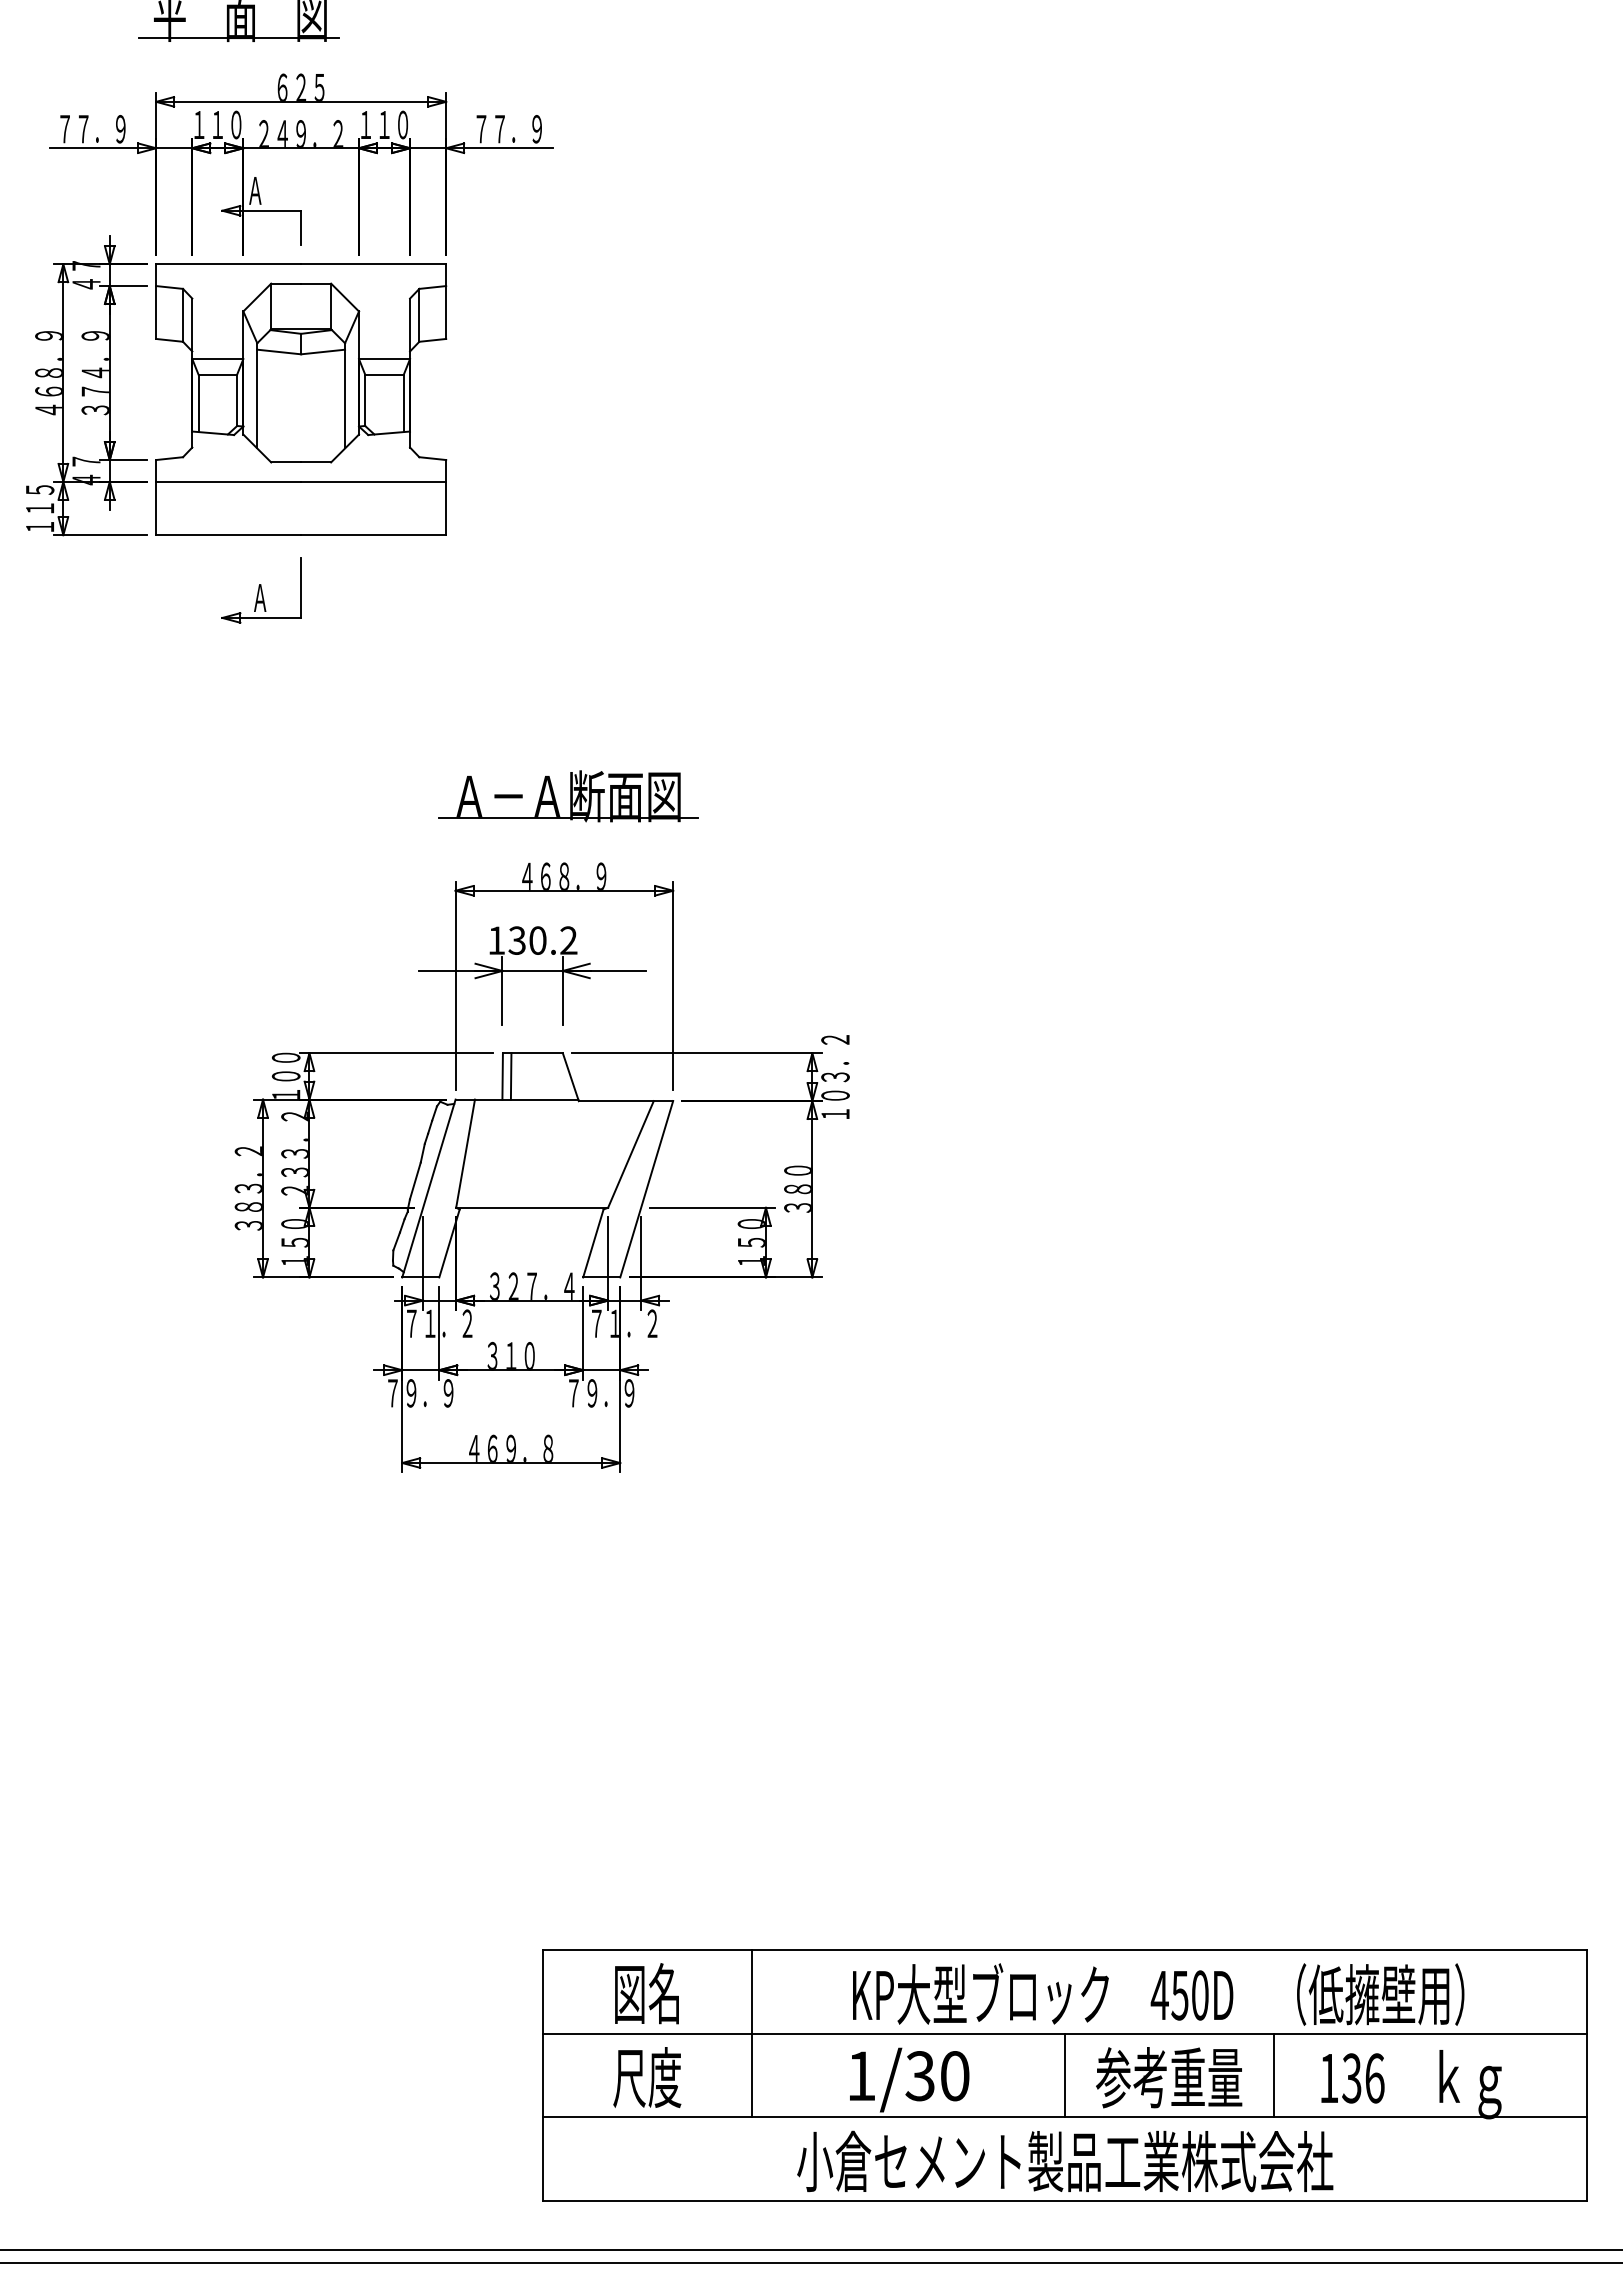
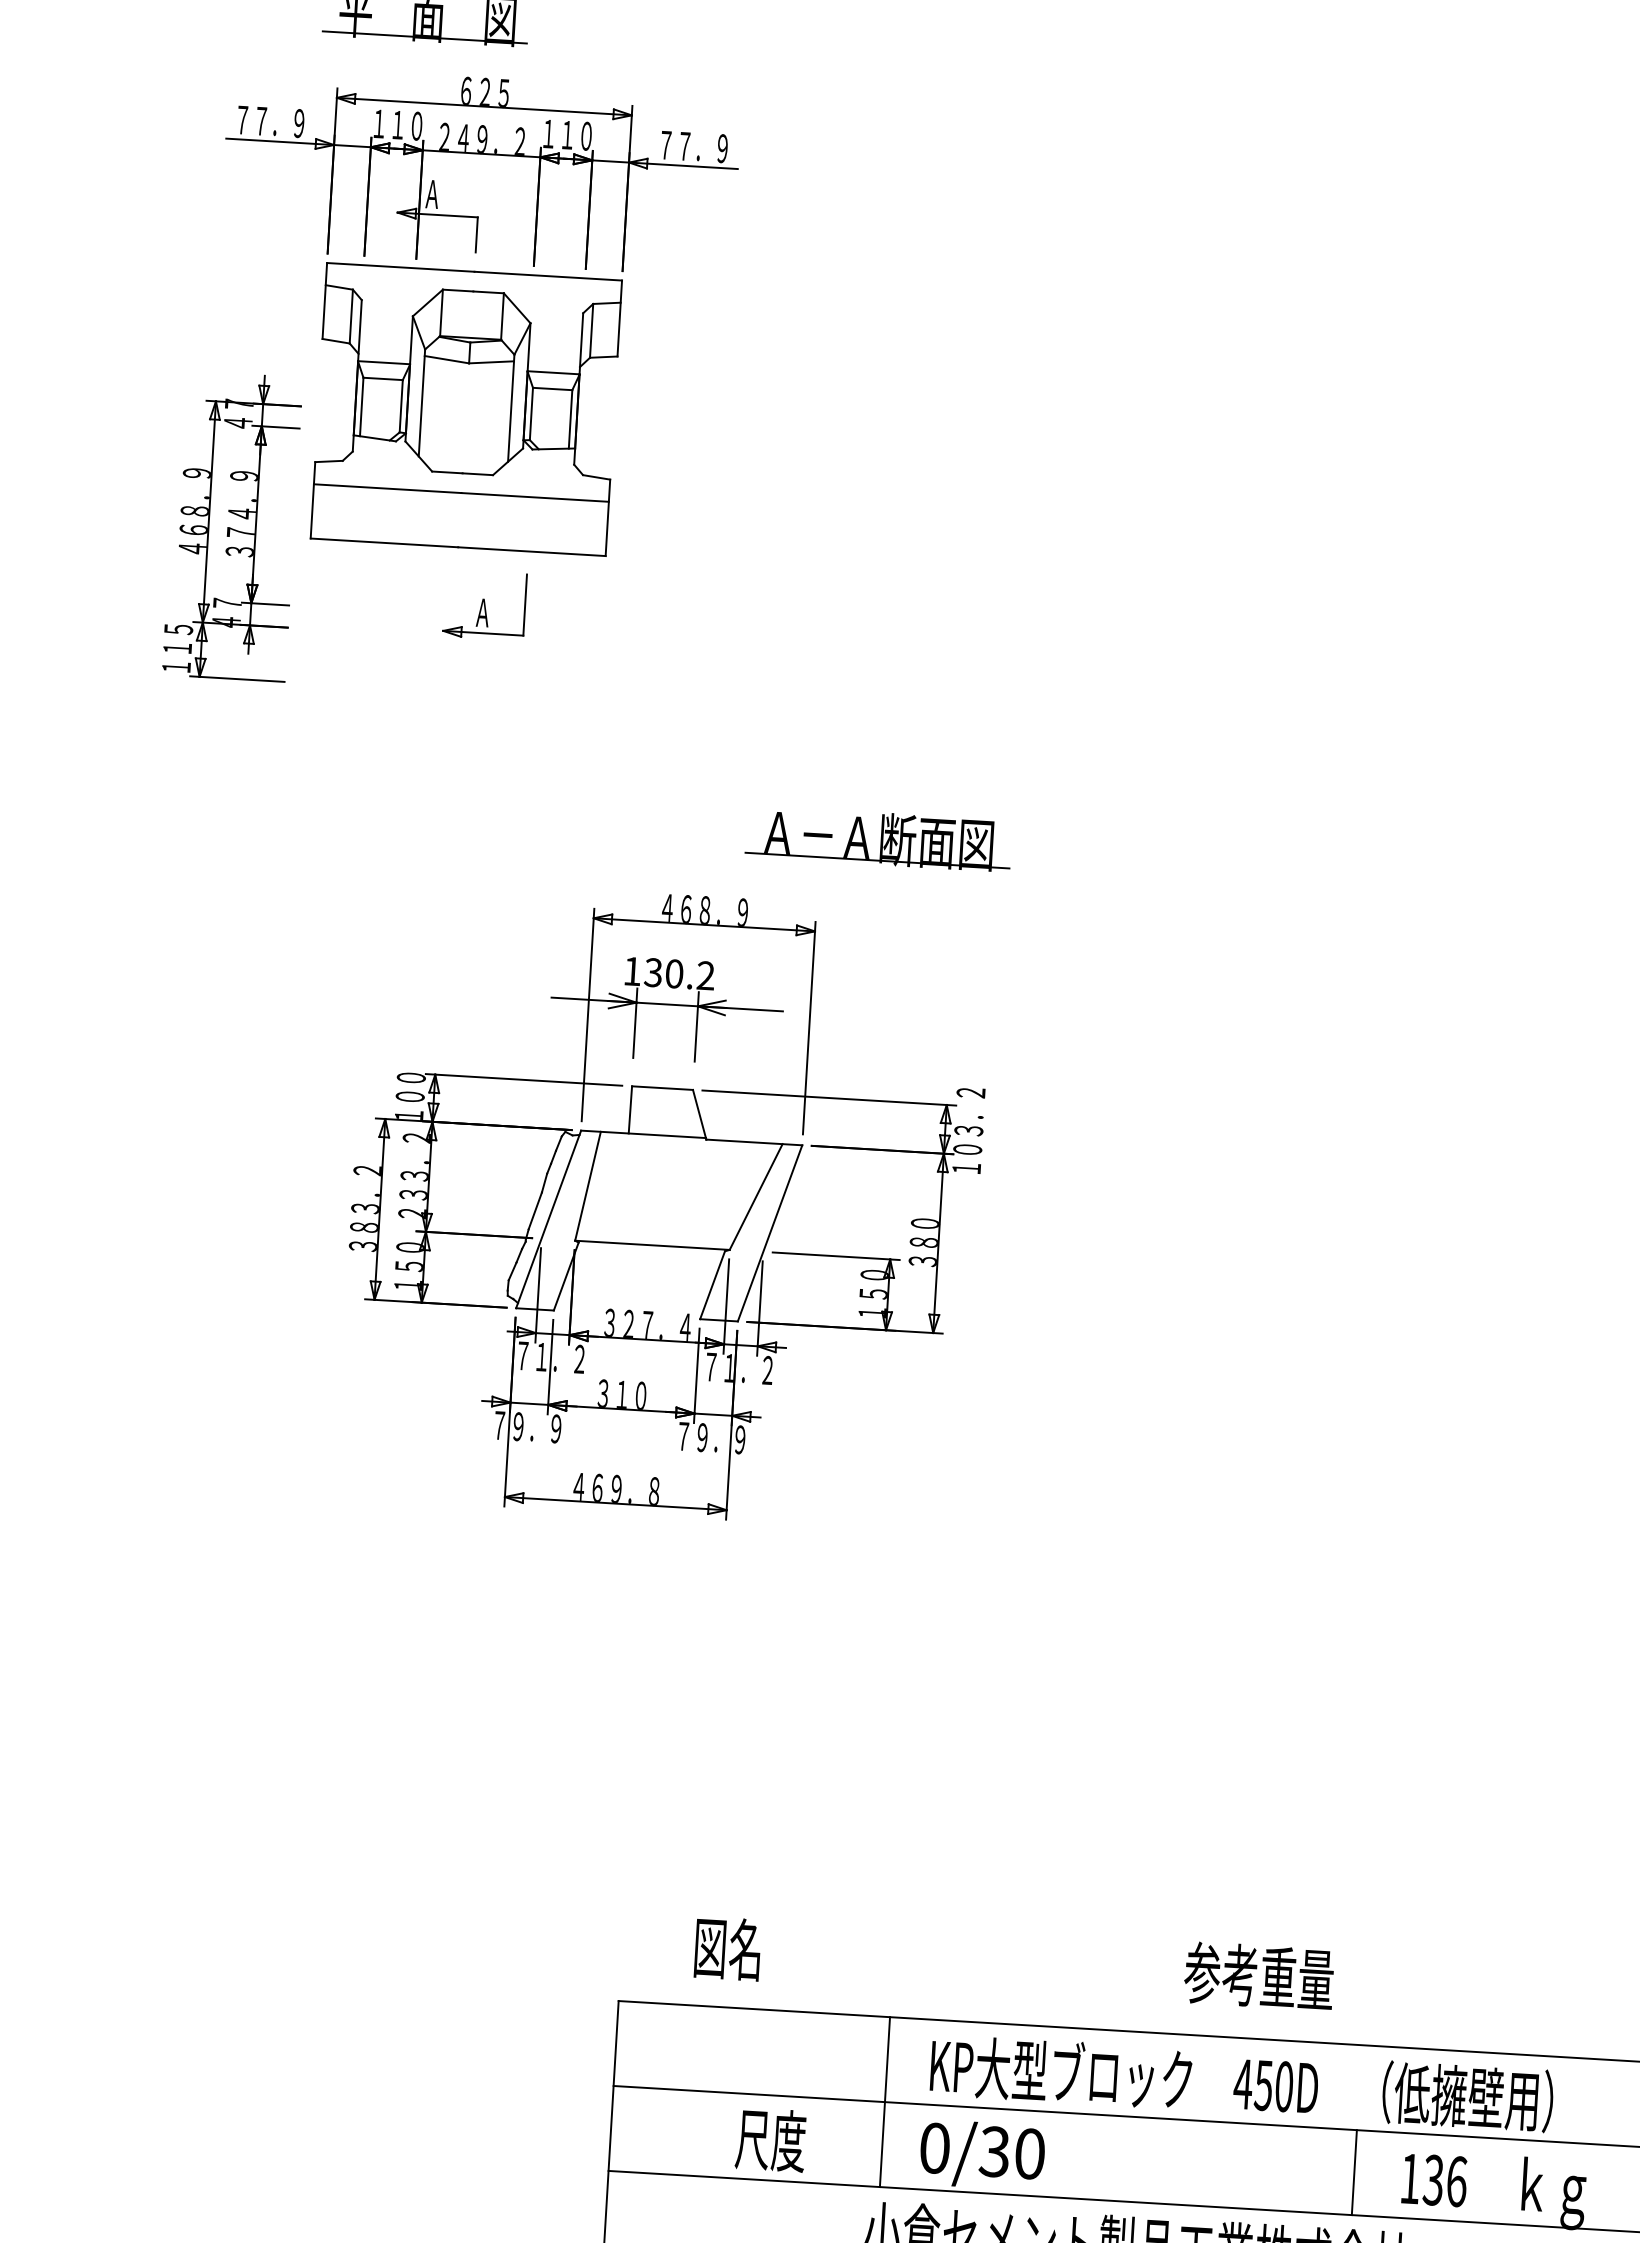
part: (86, 385) -> (232, 526), moved
part: (261, 590) -> (484, 605), moved
part: (568, 796) -> (879, 839), moved
line: (510, 1076) -> (638, 1110), removed
text: (646, 1993) -> (727, 1948), moved
line: (751, 2033) -> (884, 2101), moved
line: (1065, 2075) -> (1142, 2159), removed
text: (861, 2076) -> (934, 2148), 1/30 -> 0/30
text: (647, 2077) -> (771, 2139), moved
text: (1169, 2077) -> (1259, 1976), moved

